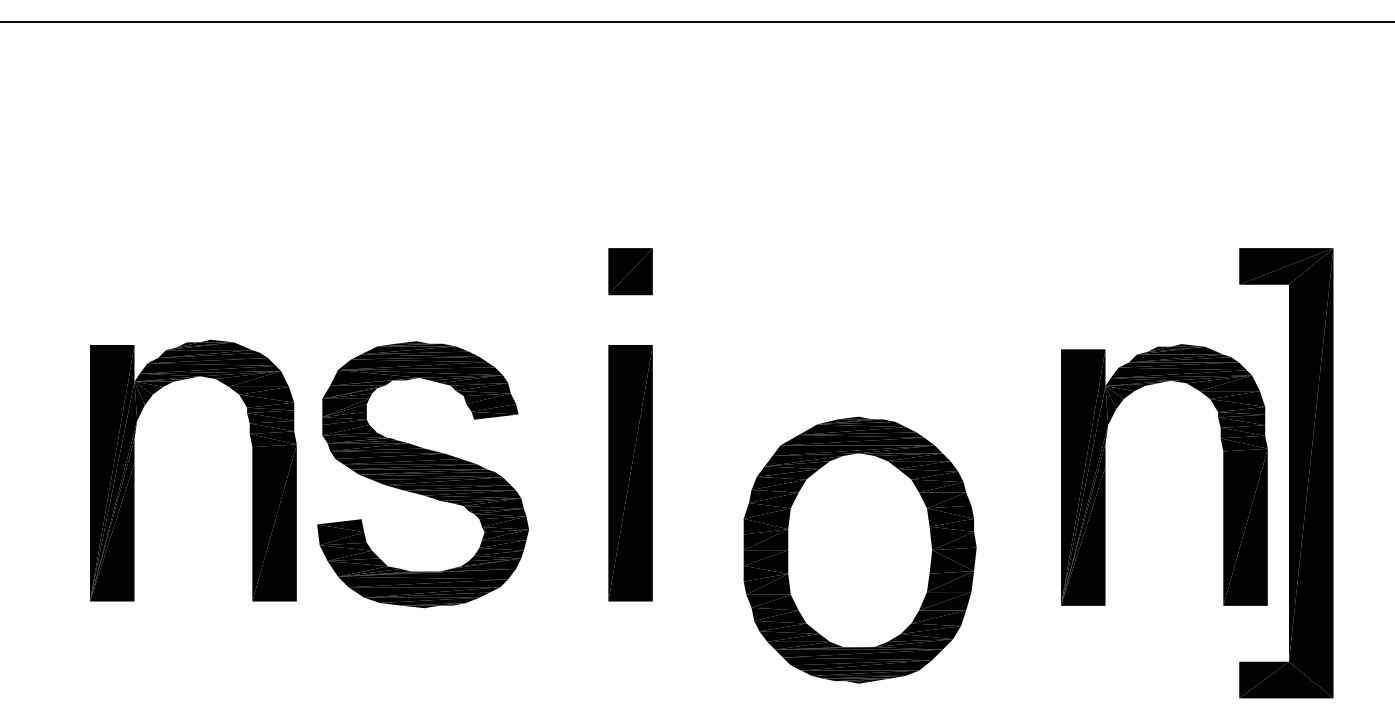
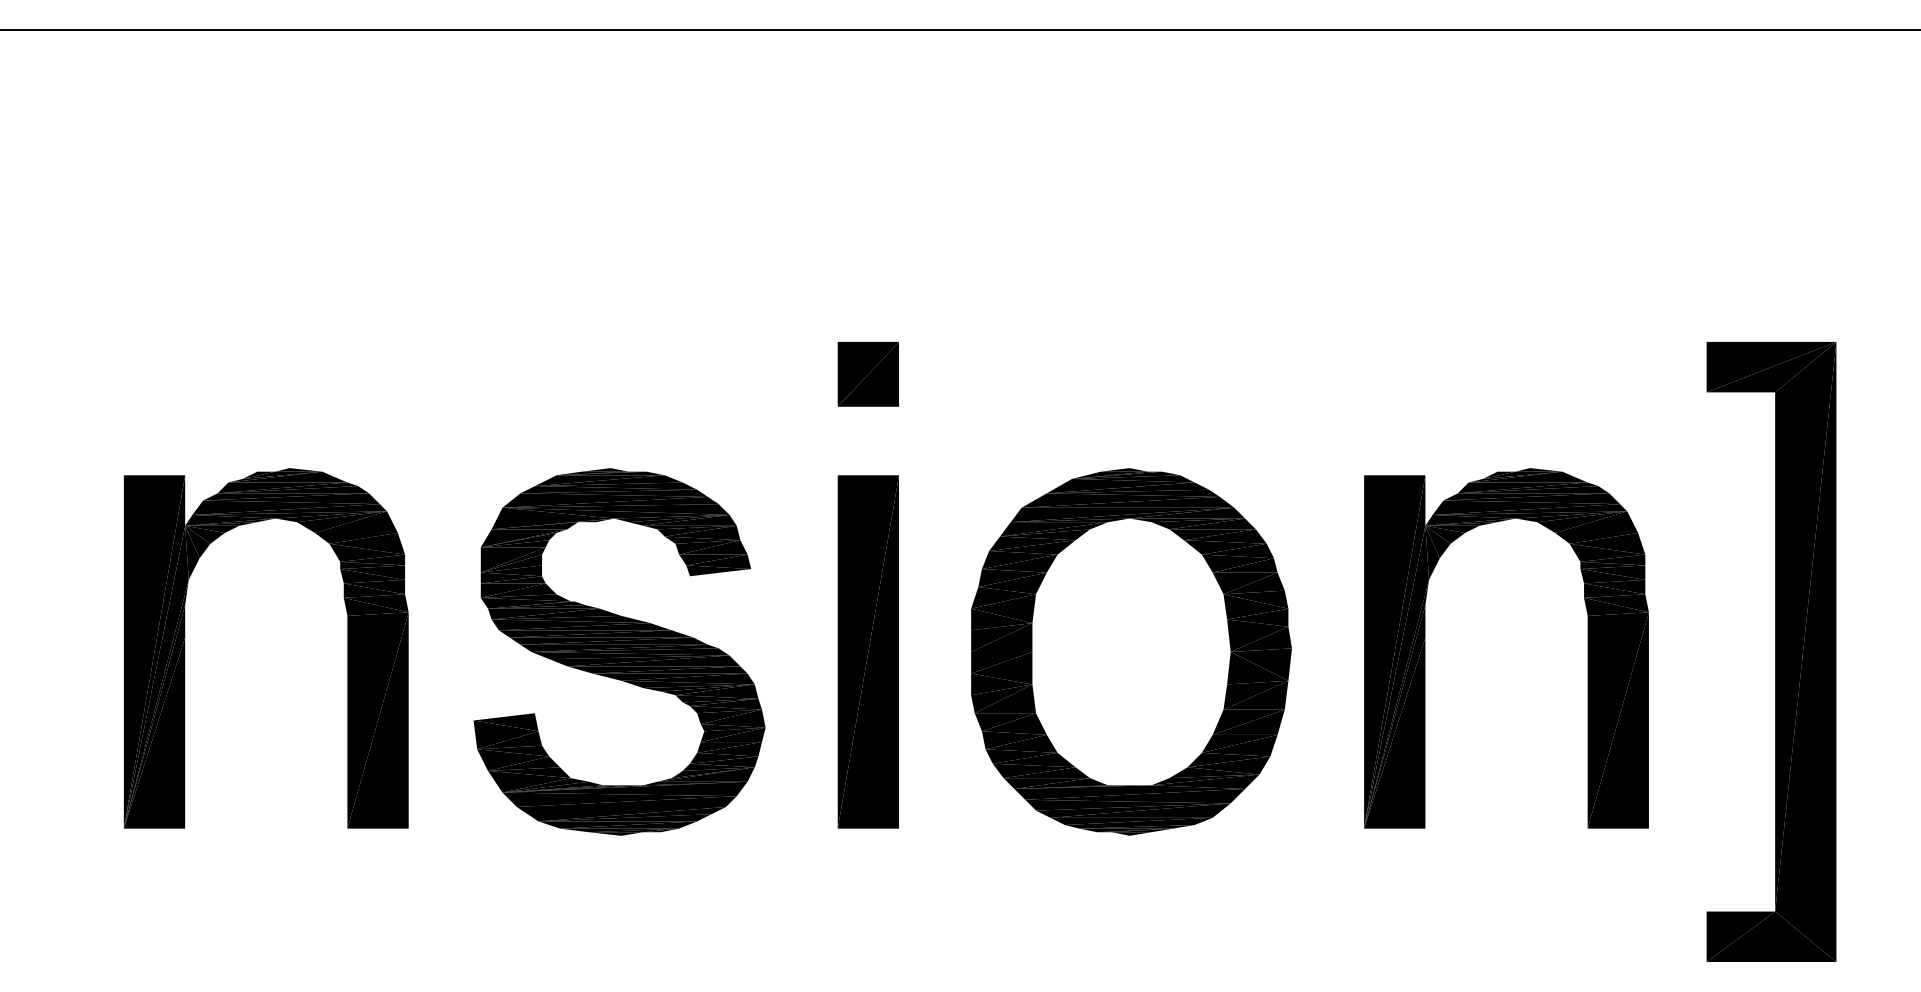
part: (423, 474) -> (619, 651), moved
part: (1105, 475) -> (1425, 648), moved
part: (860, 549) -> (1131, 651), moved

